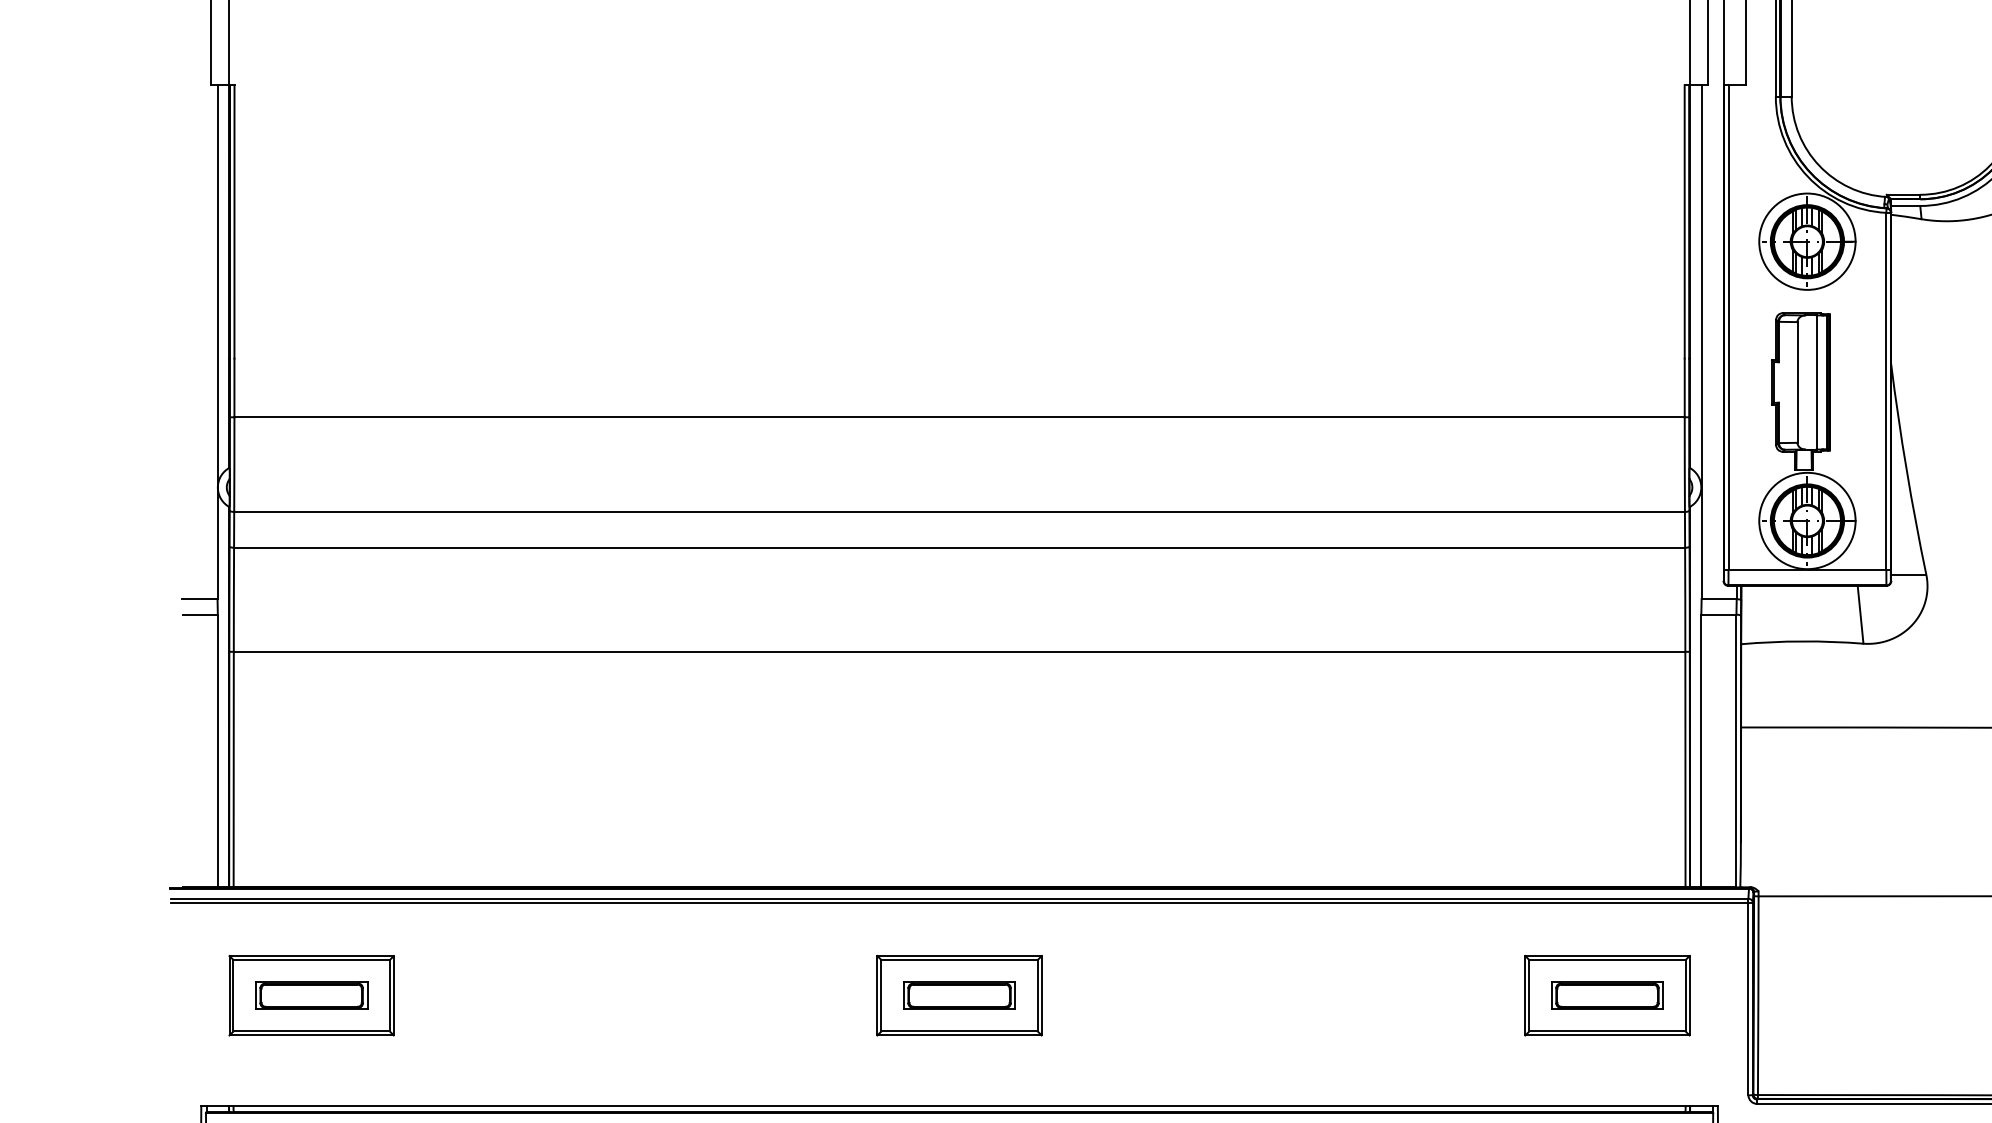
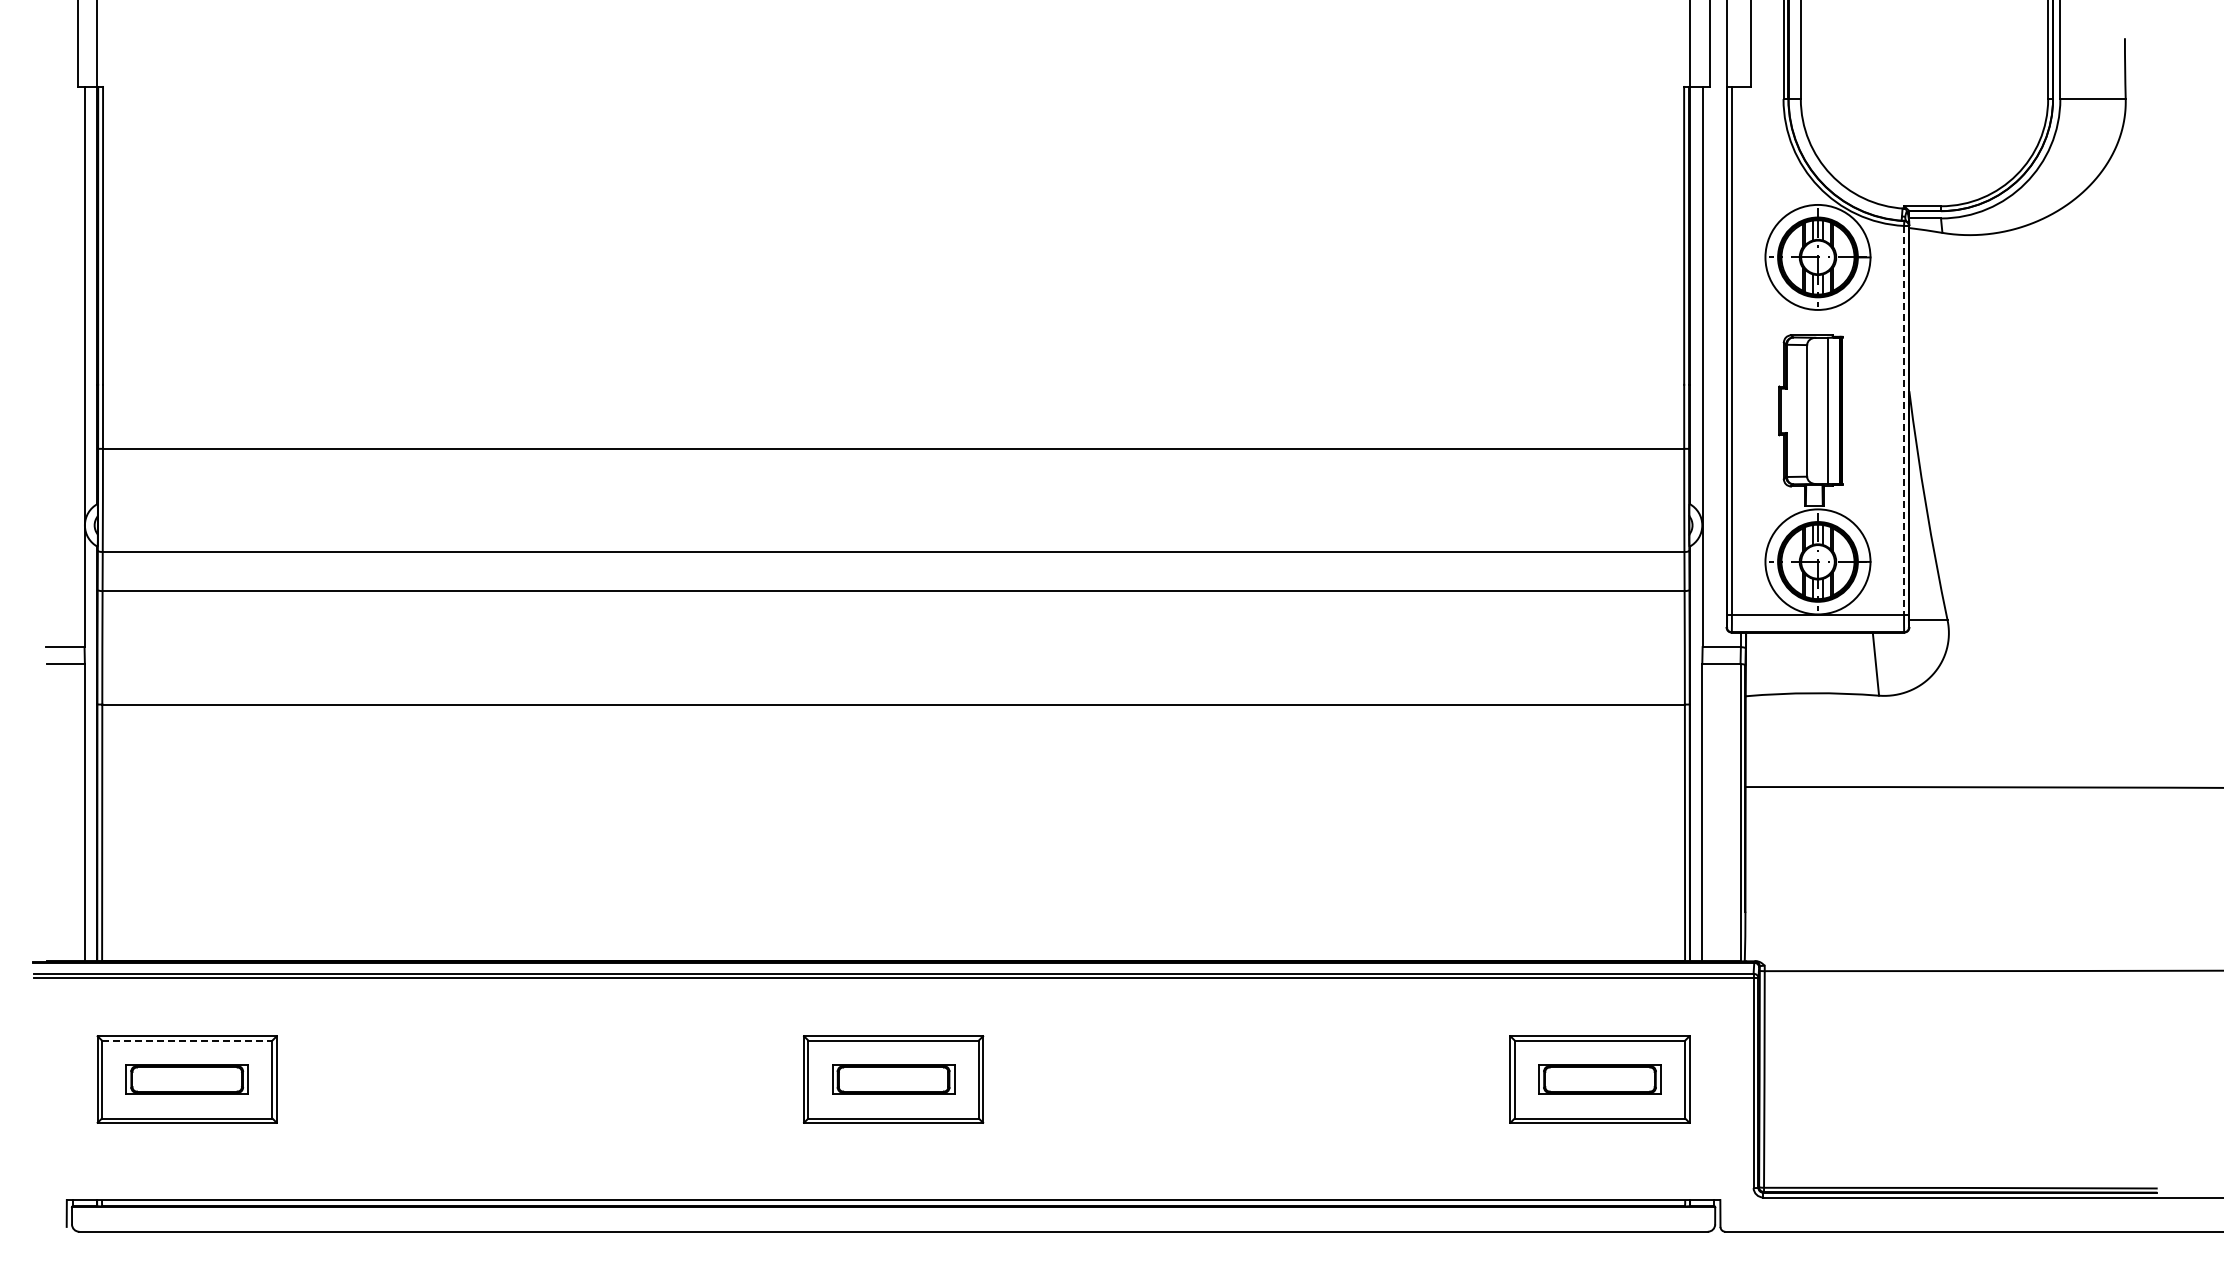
line: (1886, 391) -> (1904, 420), solid -> dashed
line: (311, 959) -> (187, 1040), solid -> dashed

